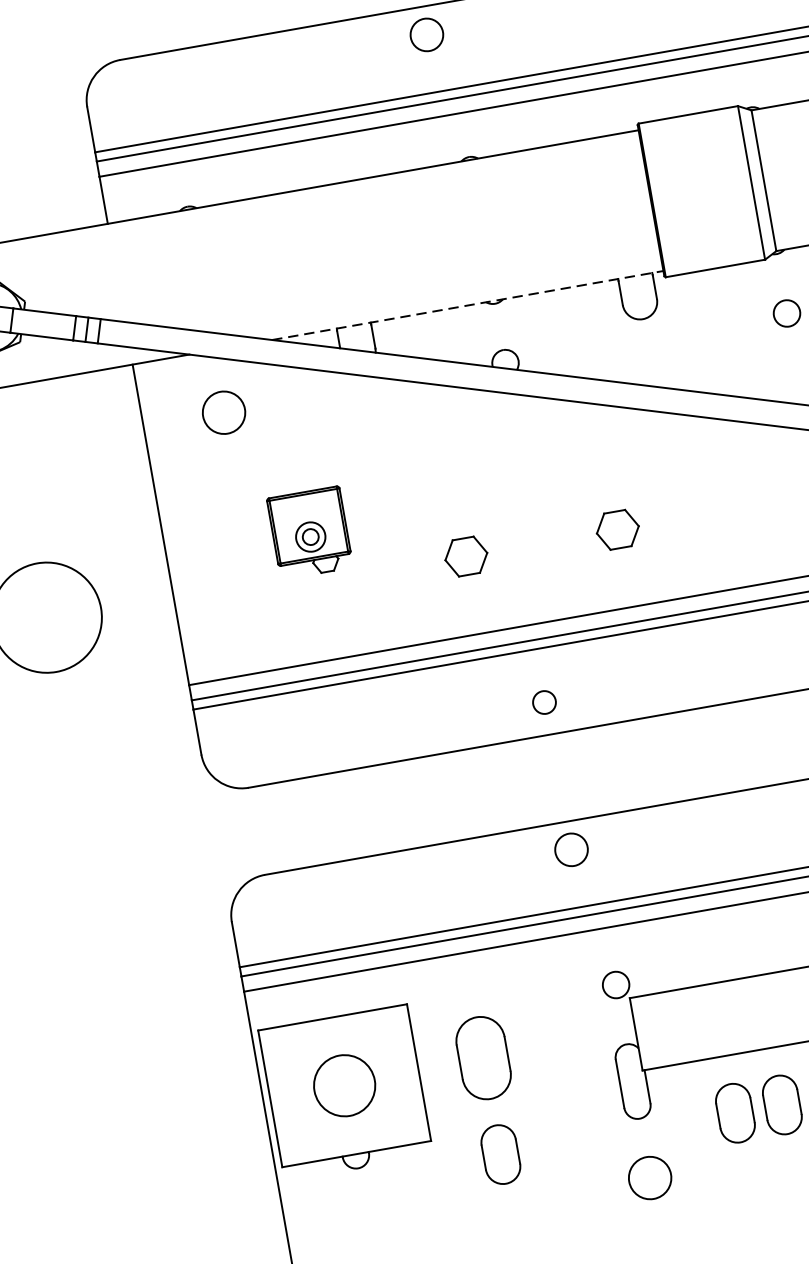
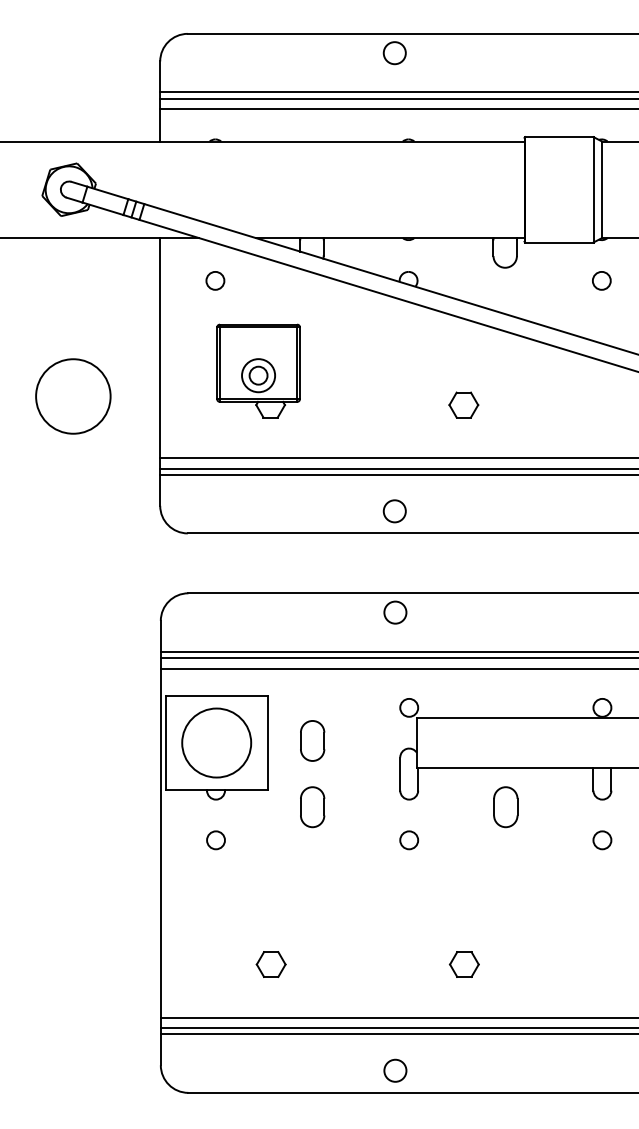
line: (468, 306) -> (390, 238), dashed -> solid
circle: (224, 412) -> (215, 280), size x0.62
part: (309, 532) -> (258, 370), size x1.67
part: (465, 555) -> (359, 404), removed
circle: (544, 702) -> (394, 511), size x1.43
part: (483, 1057) -> (312, 740), size x0.71
circle: (344, 1085) -> (216, 742), size x1.67
part: (735, 1113) -> (473, 807), removed
circle: (650, 1178) -> (409, 840), size x0.62
circle: (367, 1228) -> (215, 840), added

